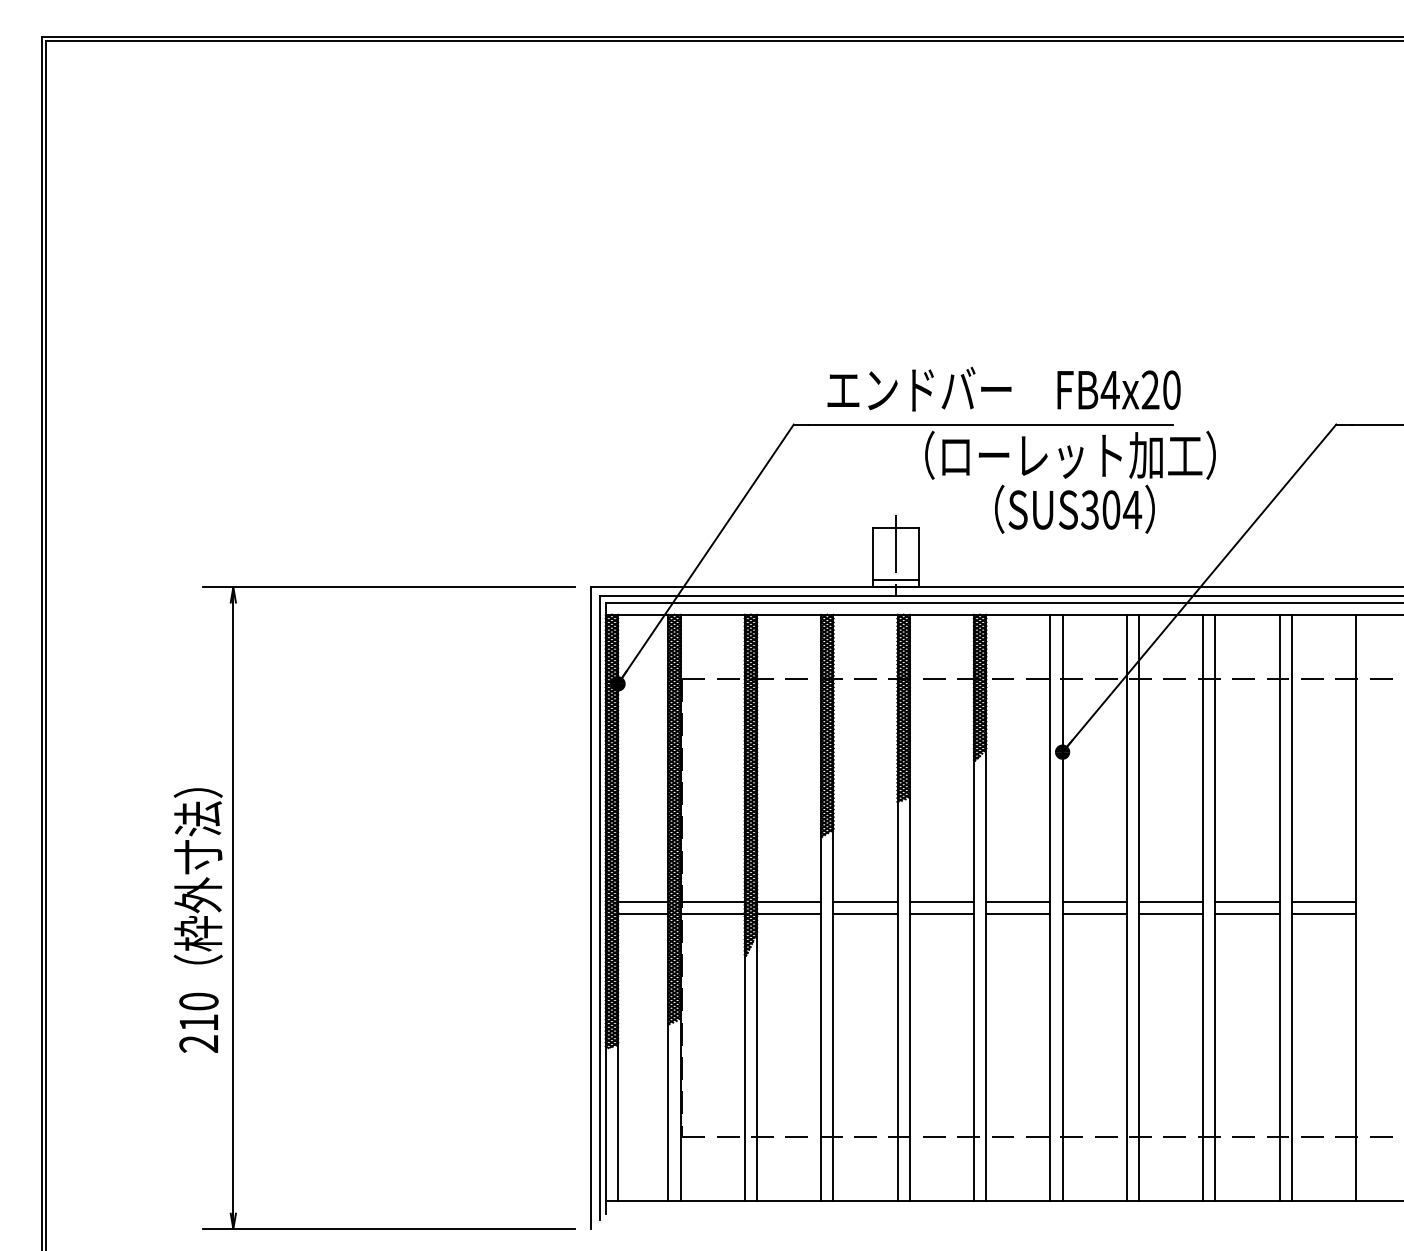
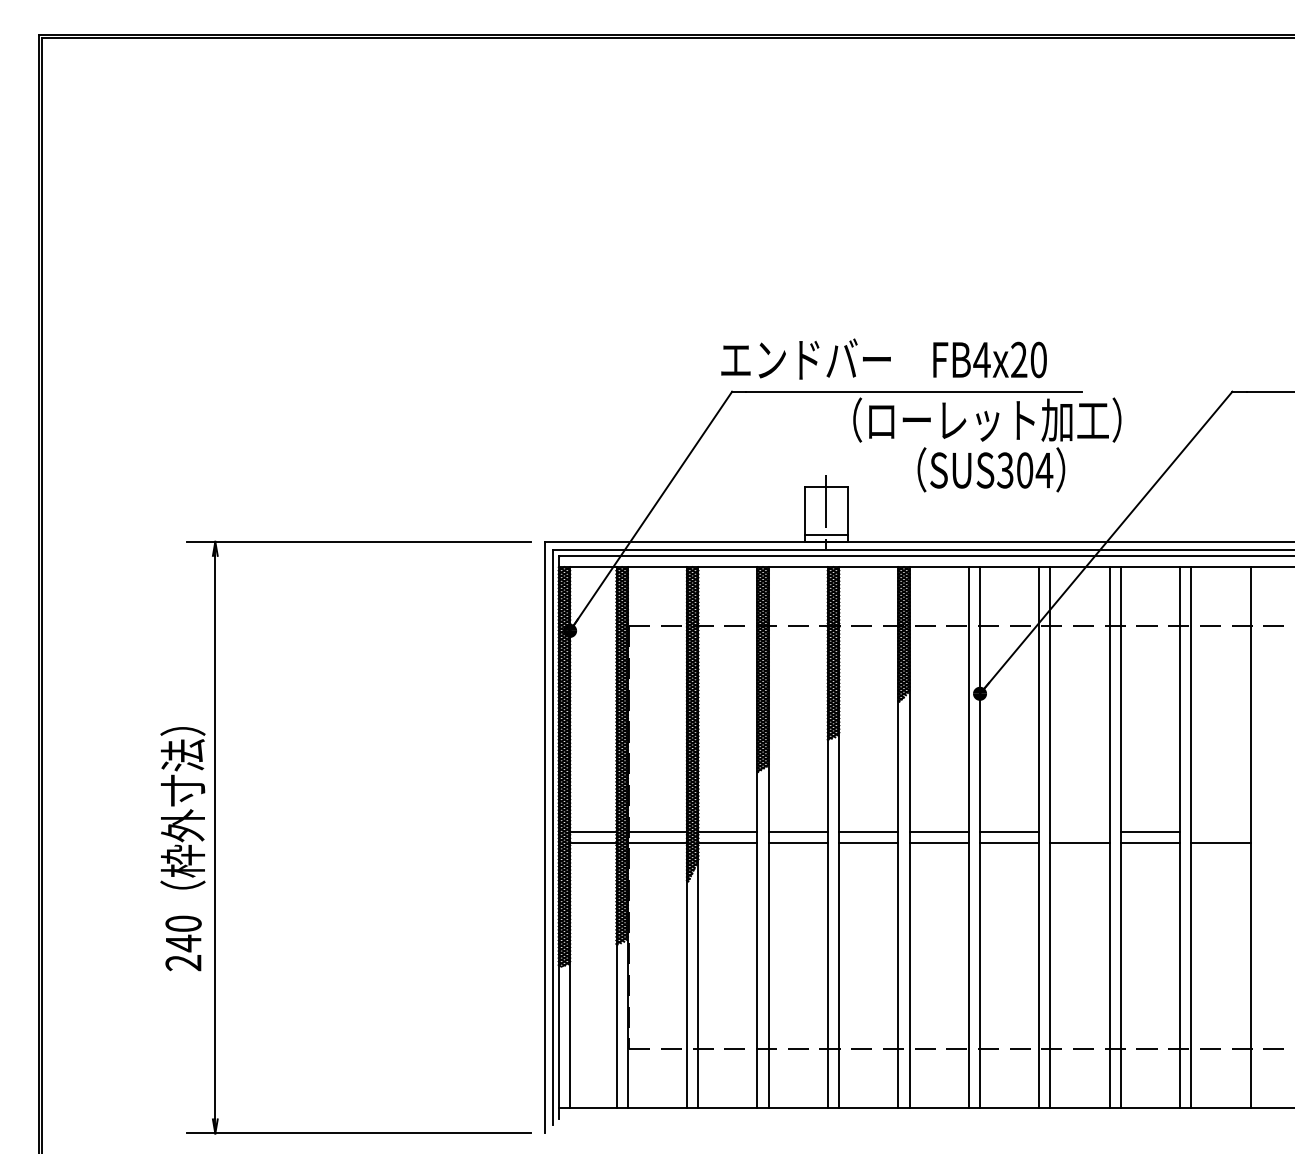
text: (1003, 388) -> (883, 358), moved
line: (1170, 902) -> (1079, 832), removed
line: (1323, 902) -> (1220, 832), removed
text: (198, 1022) -> (183, 943), 210 -> 240

